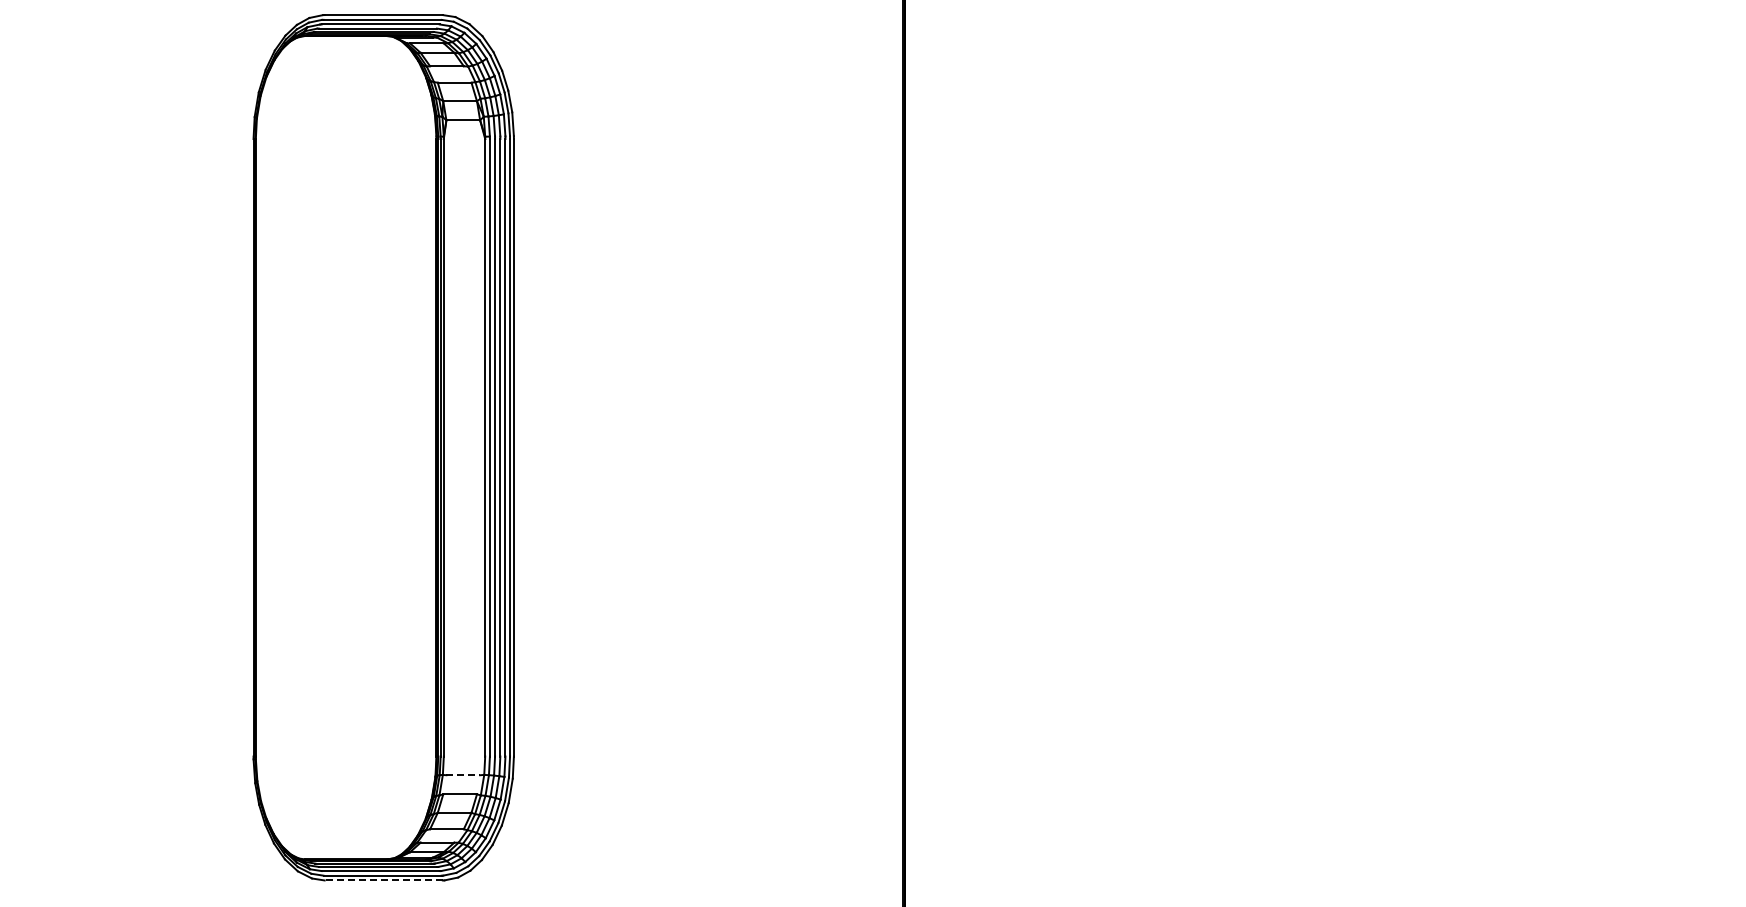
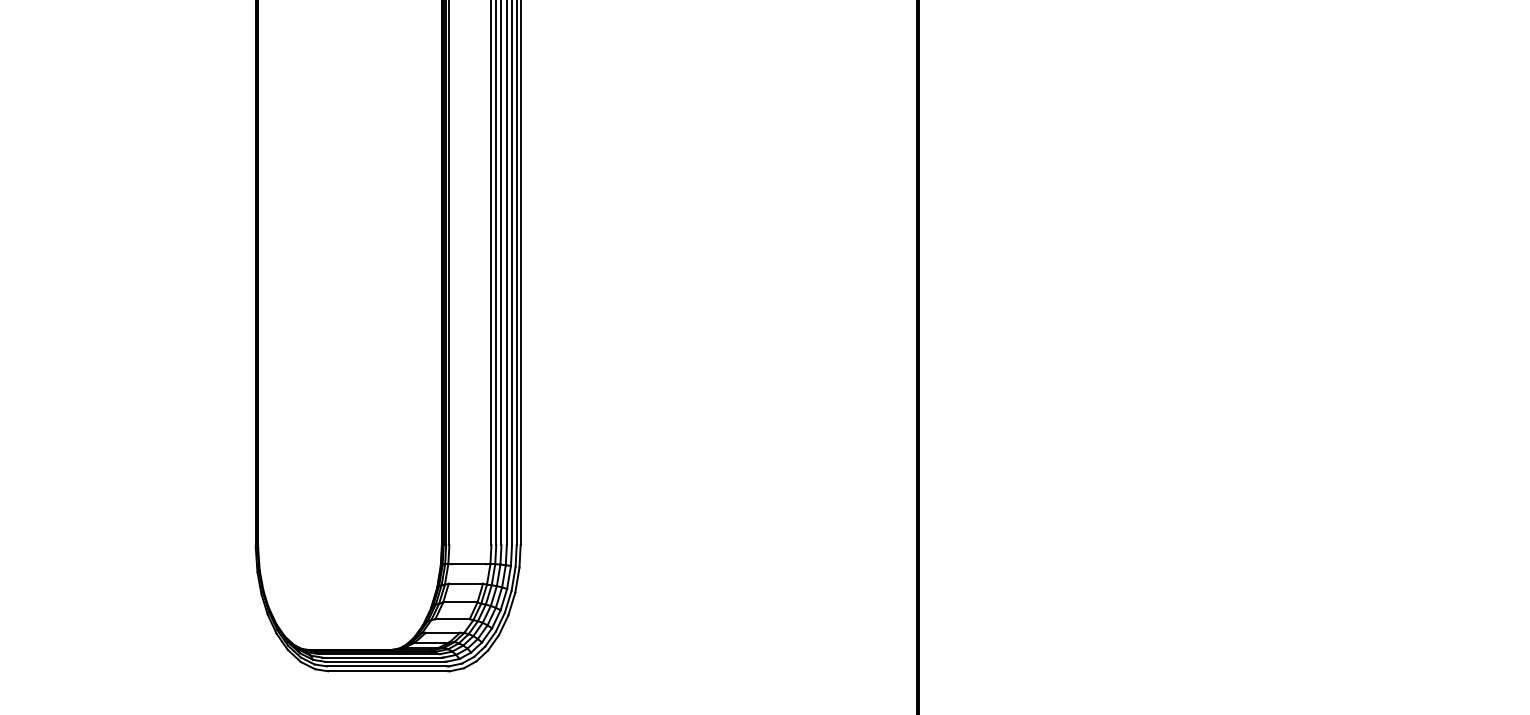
line: (463, 775) -> (469, 564), dashed -> solid
line: (383, 880) -> (387, 671), dashed -> solid

